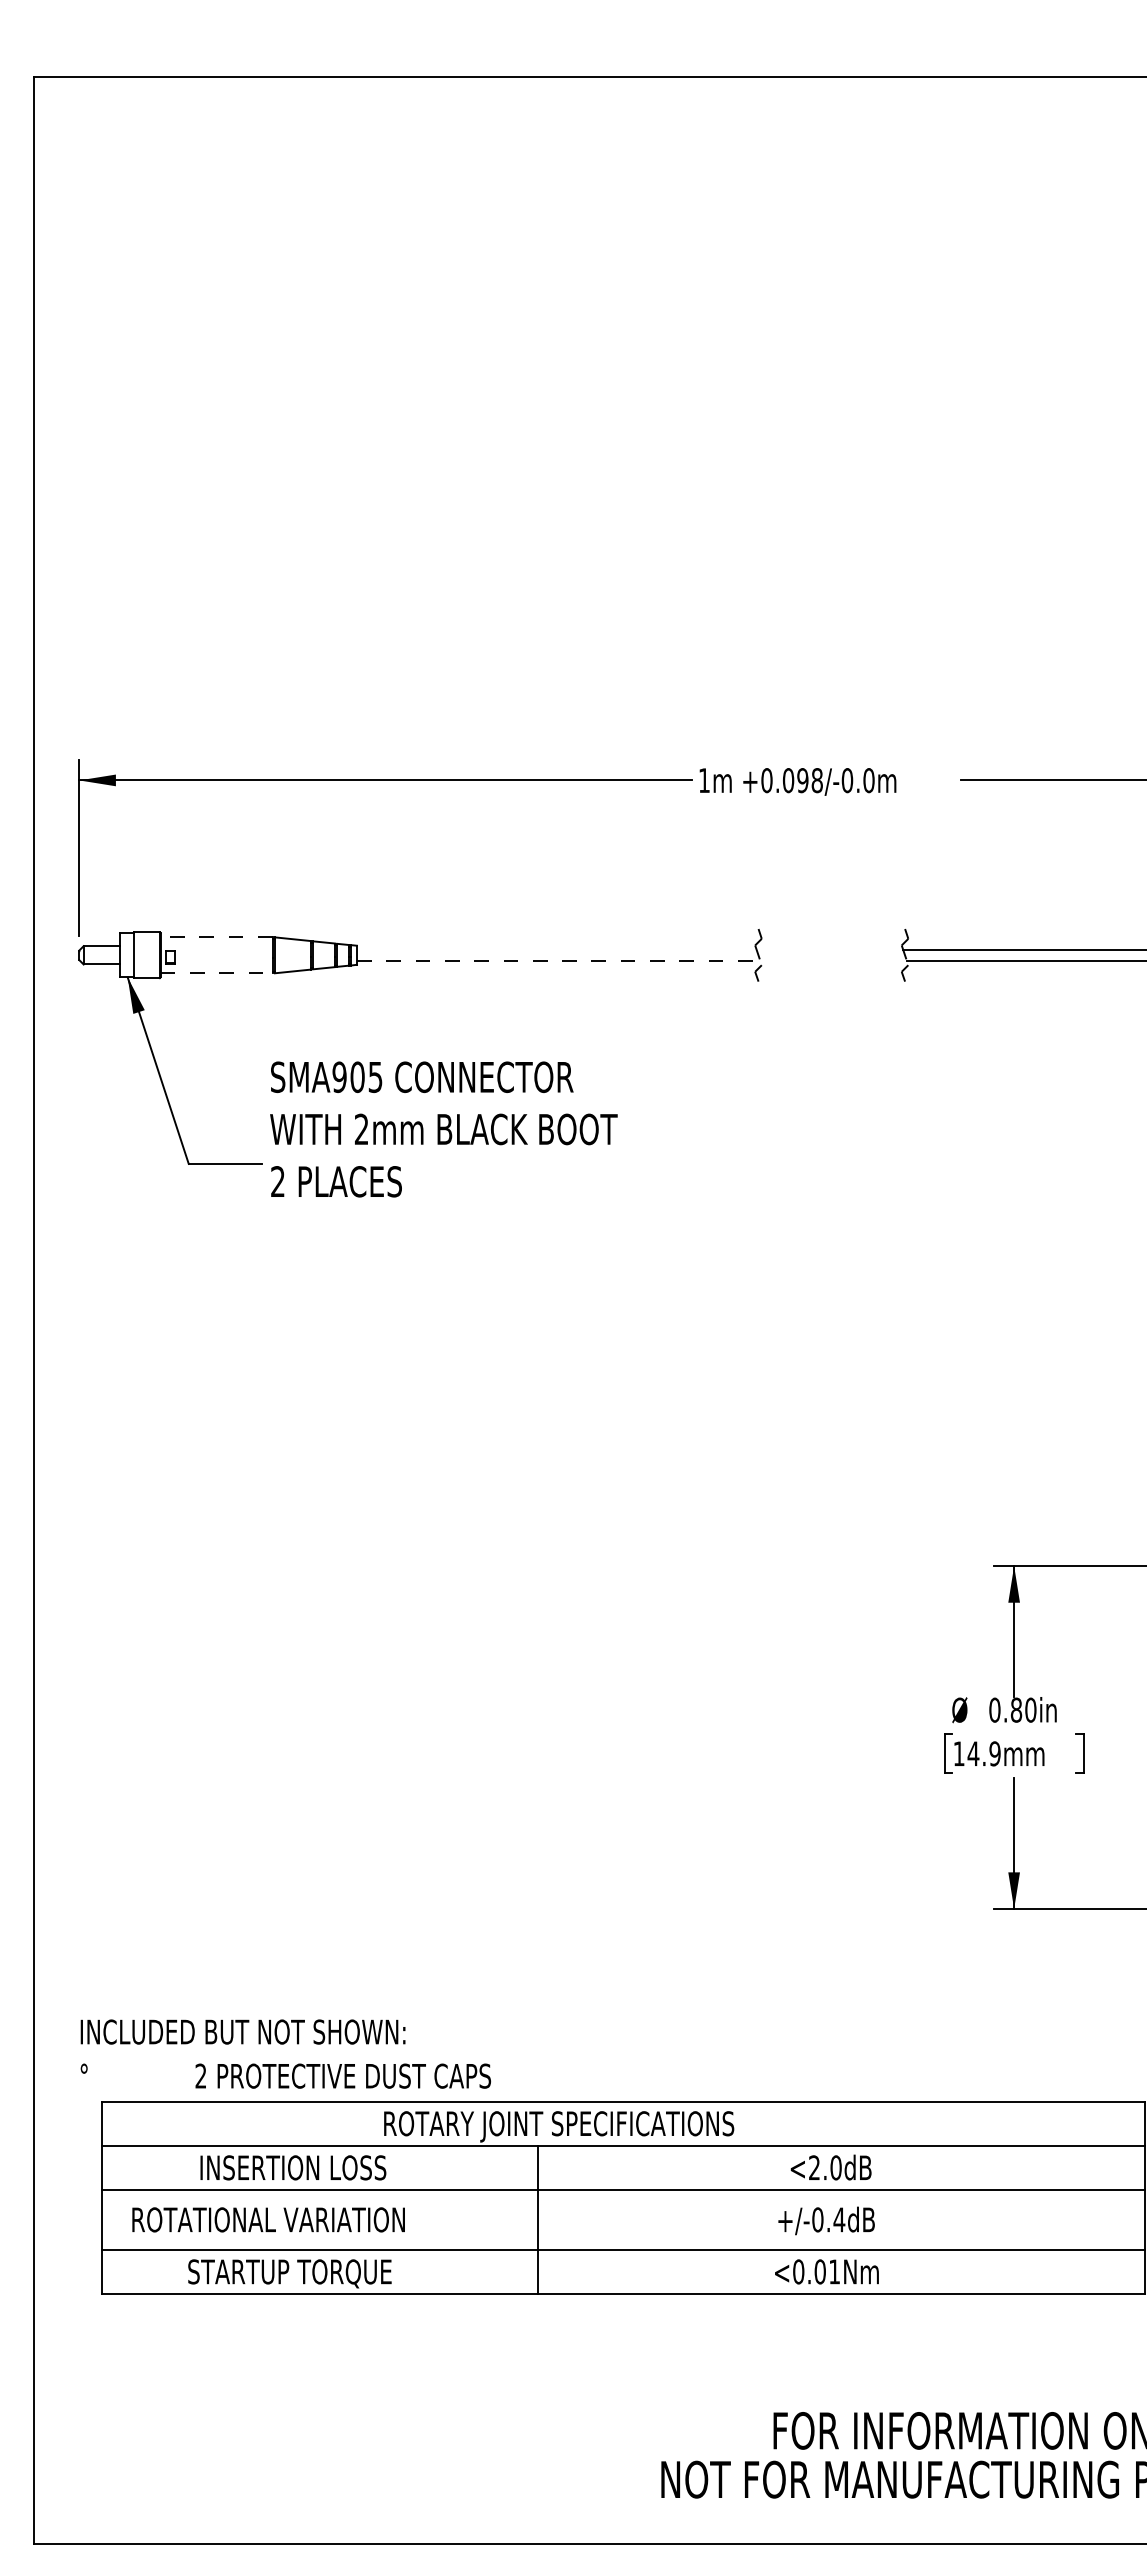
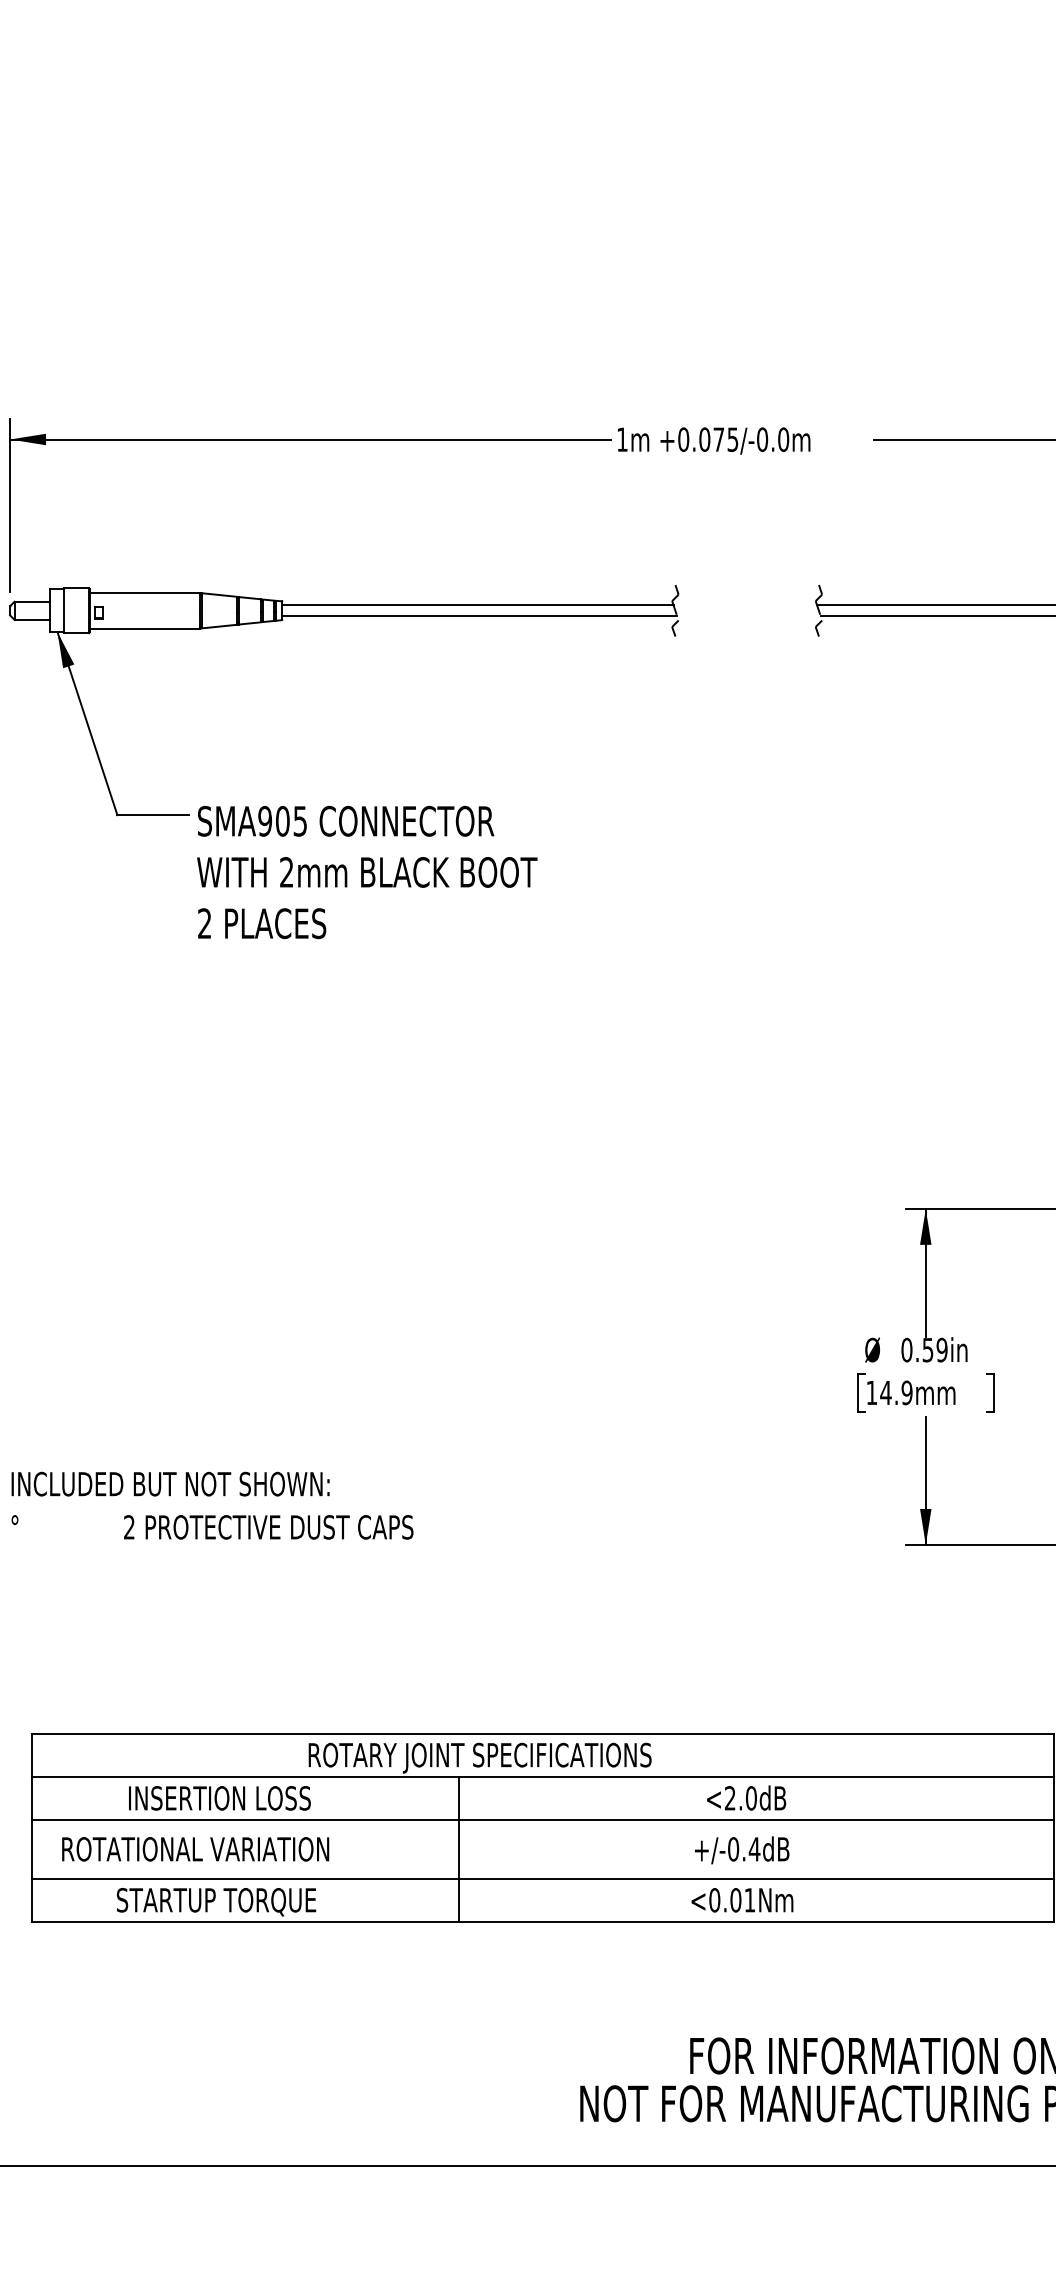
text: (809, 780) -> (725, 439), +0.098/-0.0m -> +0.075/-0.0m
line: (216, 937) -> (144, 593), dashed -> solid
line: (556, 949) -> (477, 605), added
line: (558, 961) -> (479, 616), dashed -> solid
line: (217, 973) -> (145, 628), dashed -> solid
text: (443, 1129) -> (366, 872), moved
text: (1023, 1709) -> (934, 1349), 0.80in -> 0.59in
text: (285, 2053) -> (212, 1505), moved

